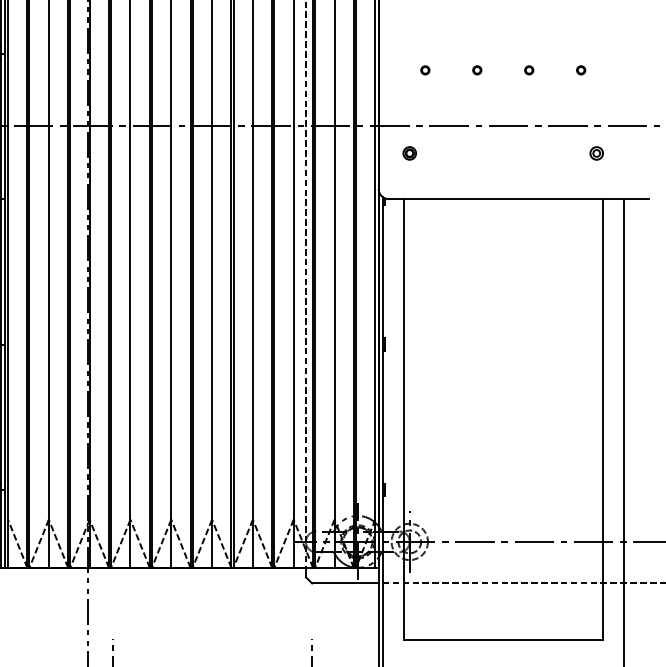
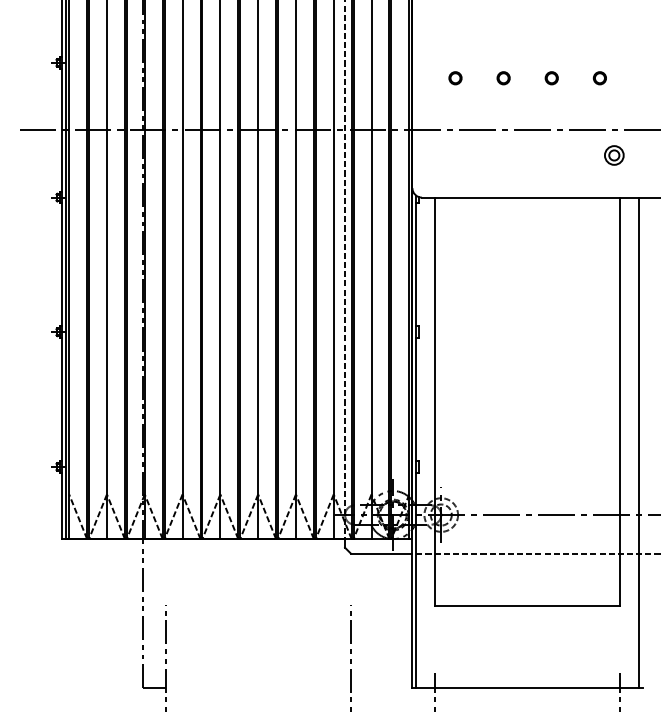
part: (425, 70) -> (455, 78), size x1.6
part: (477, 70) -> (503, 78), size x1.6
part: (528, 70) -> (551, 78), size x1.6
part: (580, 70) -> (599, 78), size x1.6
part: (408, 152) -> (440, 154), removed
part: (596, 152) -> (614, 154), size x1.6

